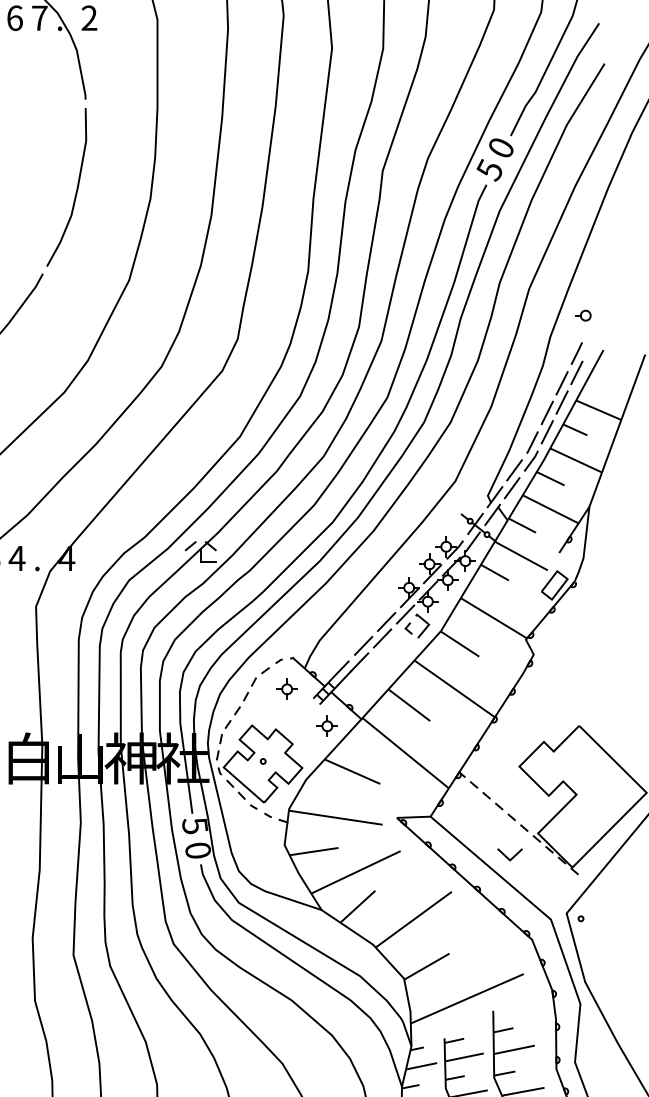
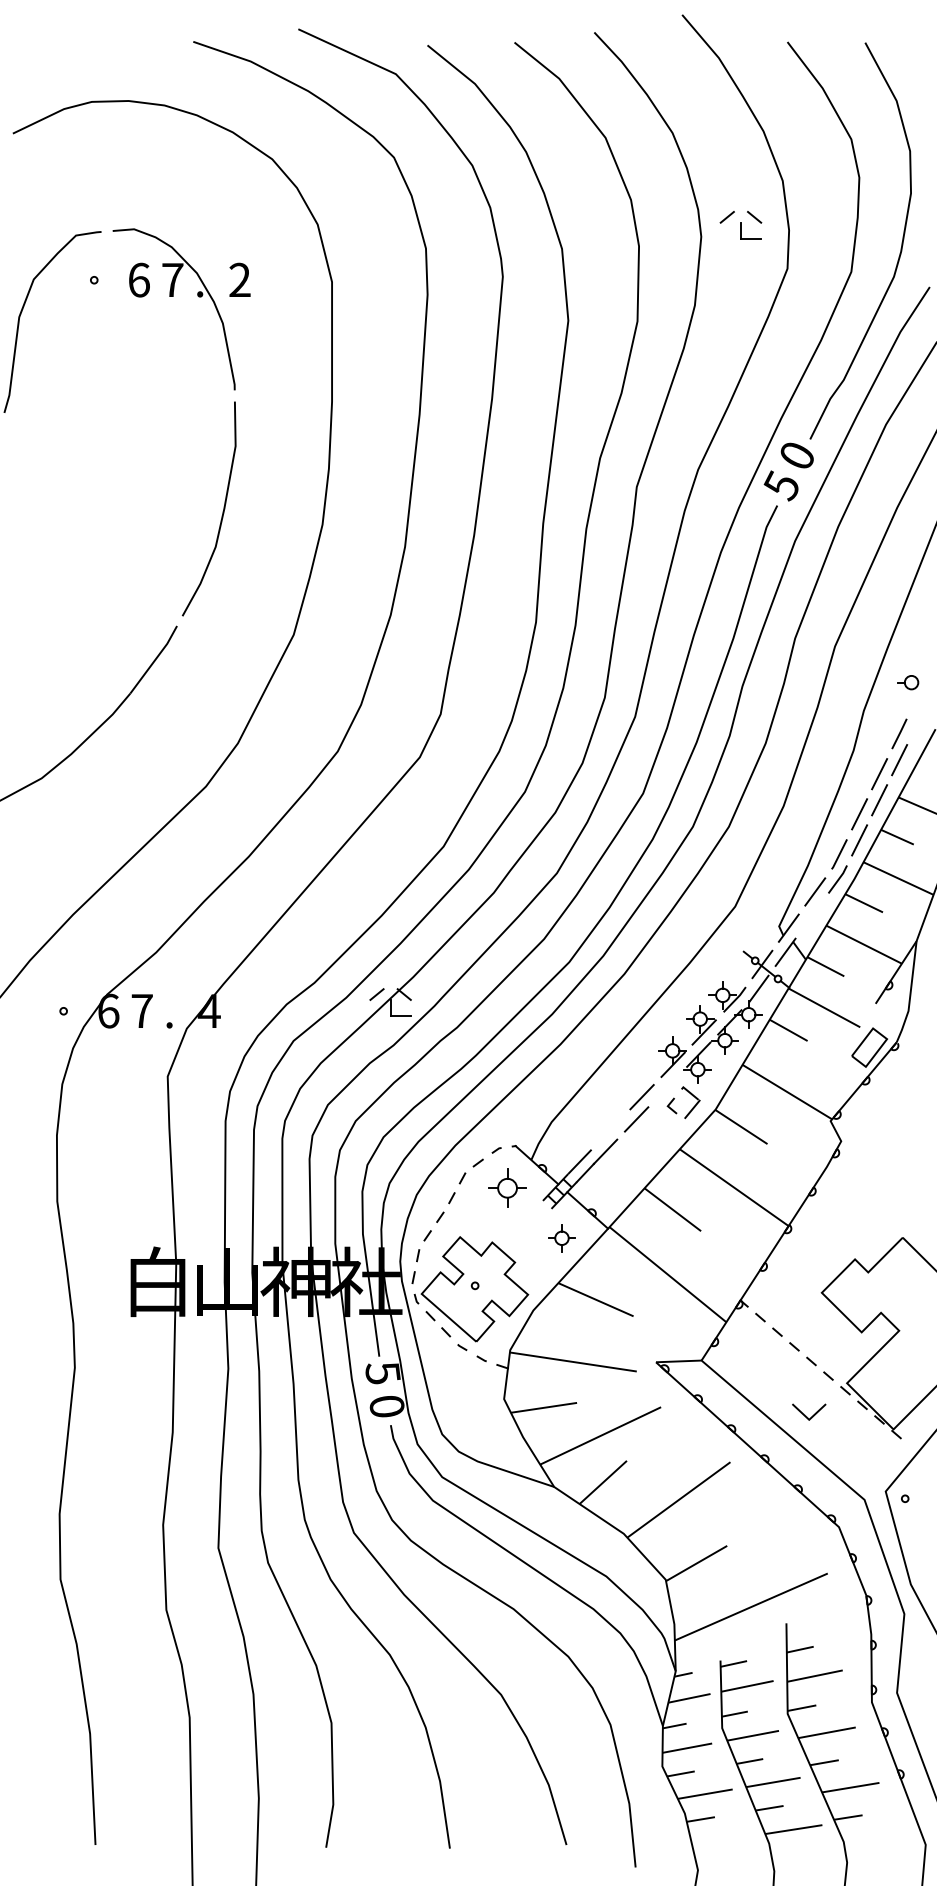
line: (511, 487) -> (811, 915), removed
text: (16, 557) -> (141, 1010), 4 -> 7
line: (405, 614) -> (667, 1086), removed
line: (363, 645) -> (610, 1129), removed
part: (287, 689) -> (507, 1188), size x1.4

